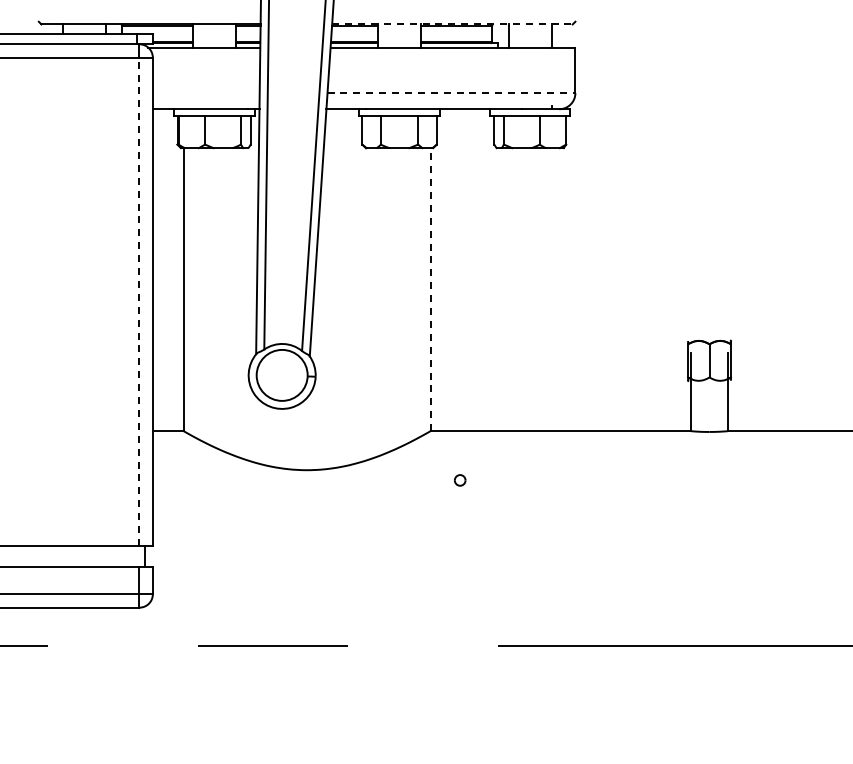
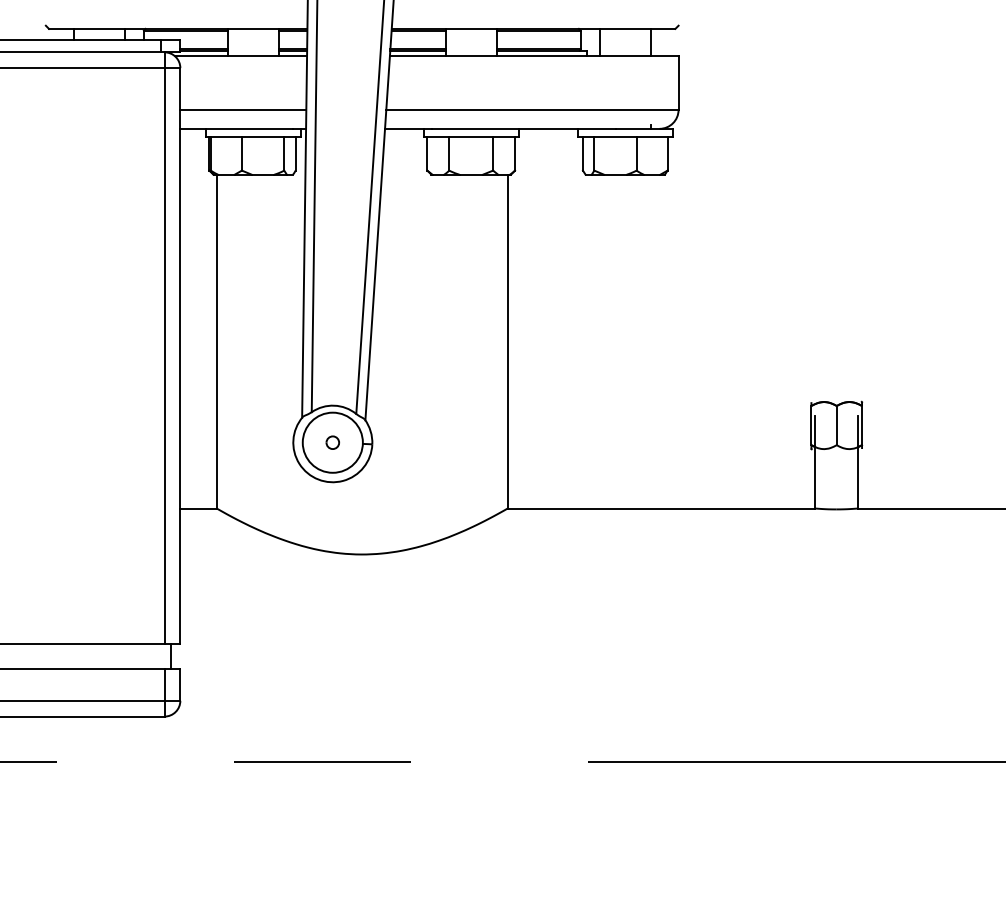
line: (452, 24) -> (533, 28), dashed -> solid
line: (205, 93) -> (242, 110), added
line: (451, 93) -> (532, 110), dashed -> solid
line: (430, 289) -> (507, 341), dashed -> solid
line: (139, 301) -> (164, 355), dashed -> solid
part: (460, 480) -> (333, 442), moved

